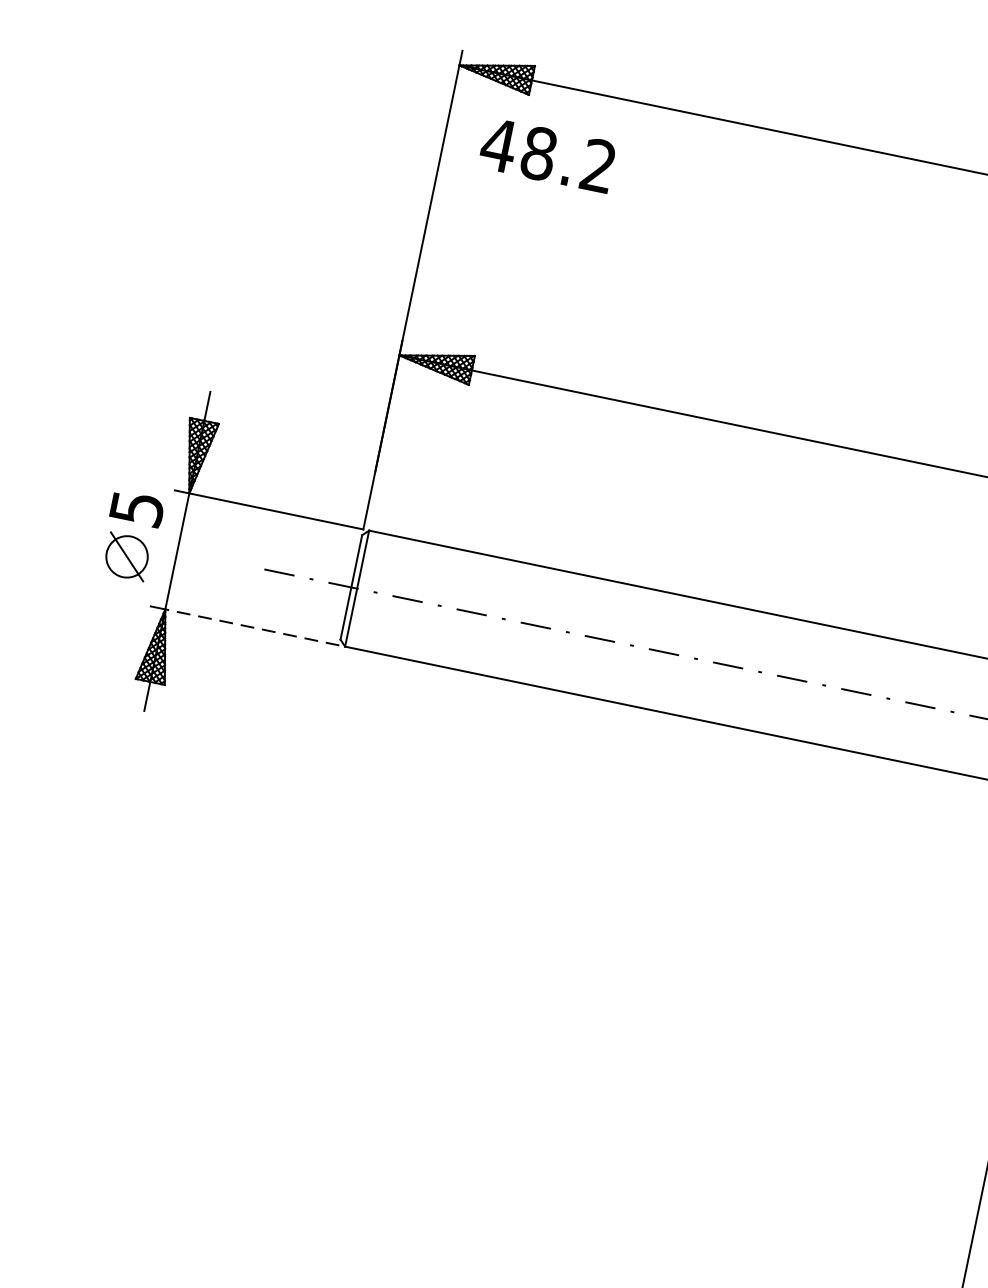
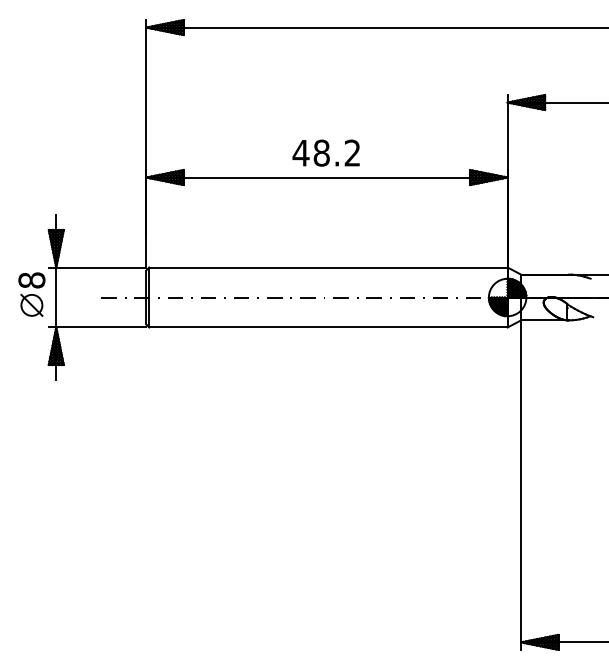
text: (546, 153) -> (325, 152), moved
text: (136, 508) -> (31, 280), 5 -> 8
line: (252, 627) -> (101, 327), dashed -> solid

